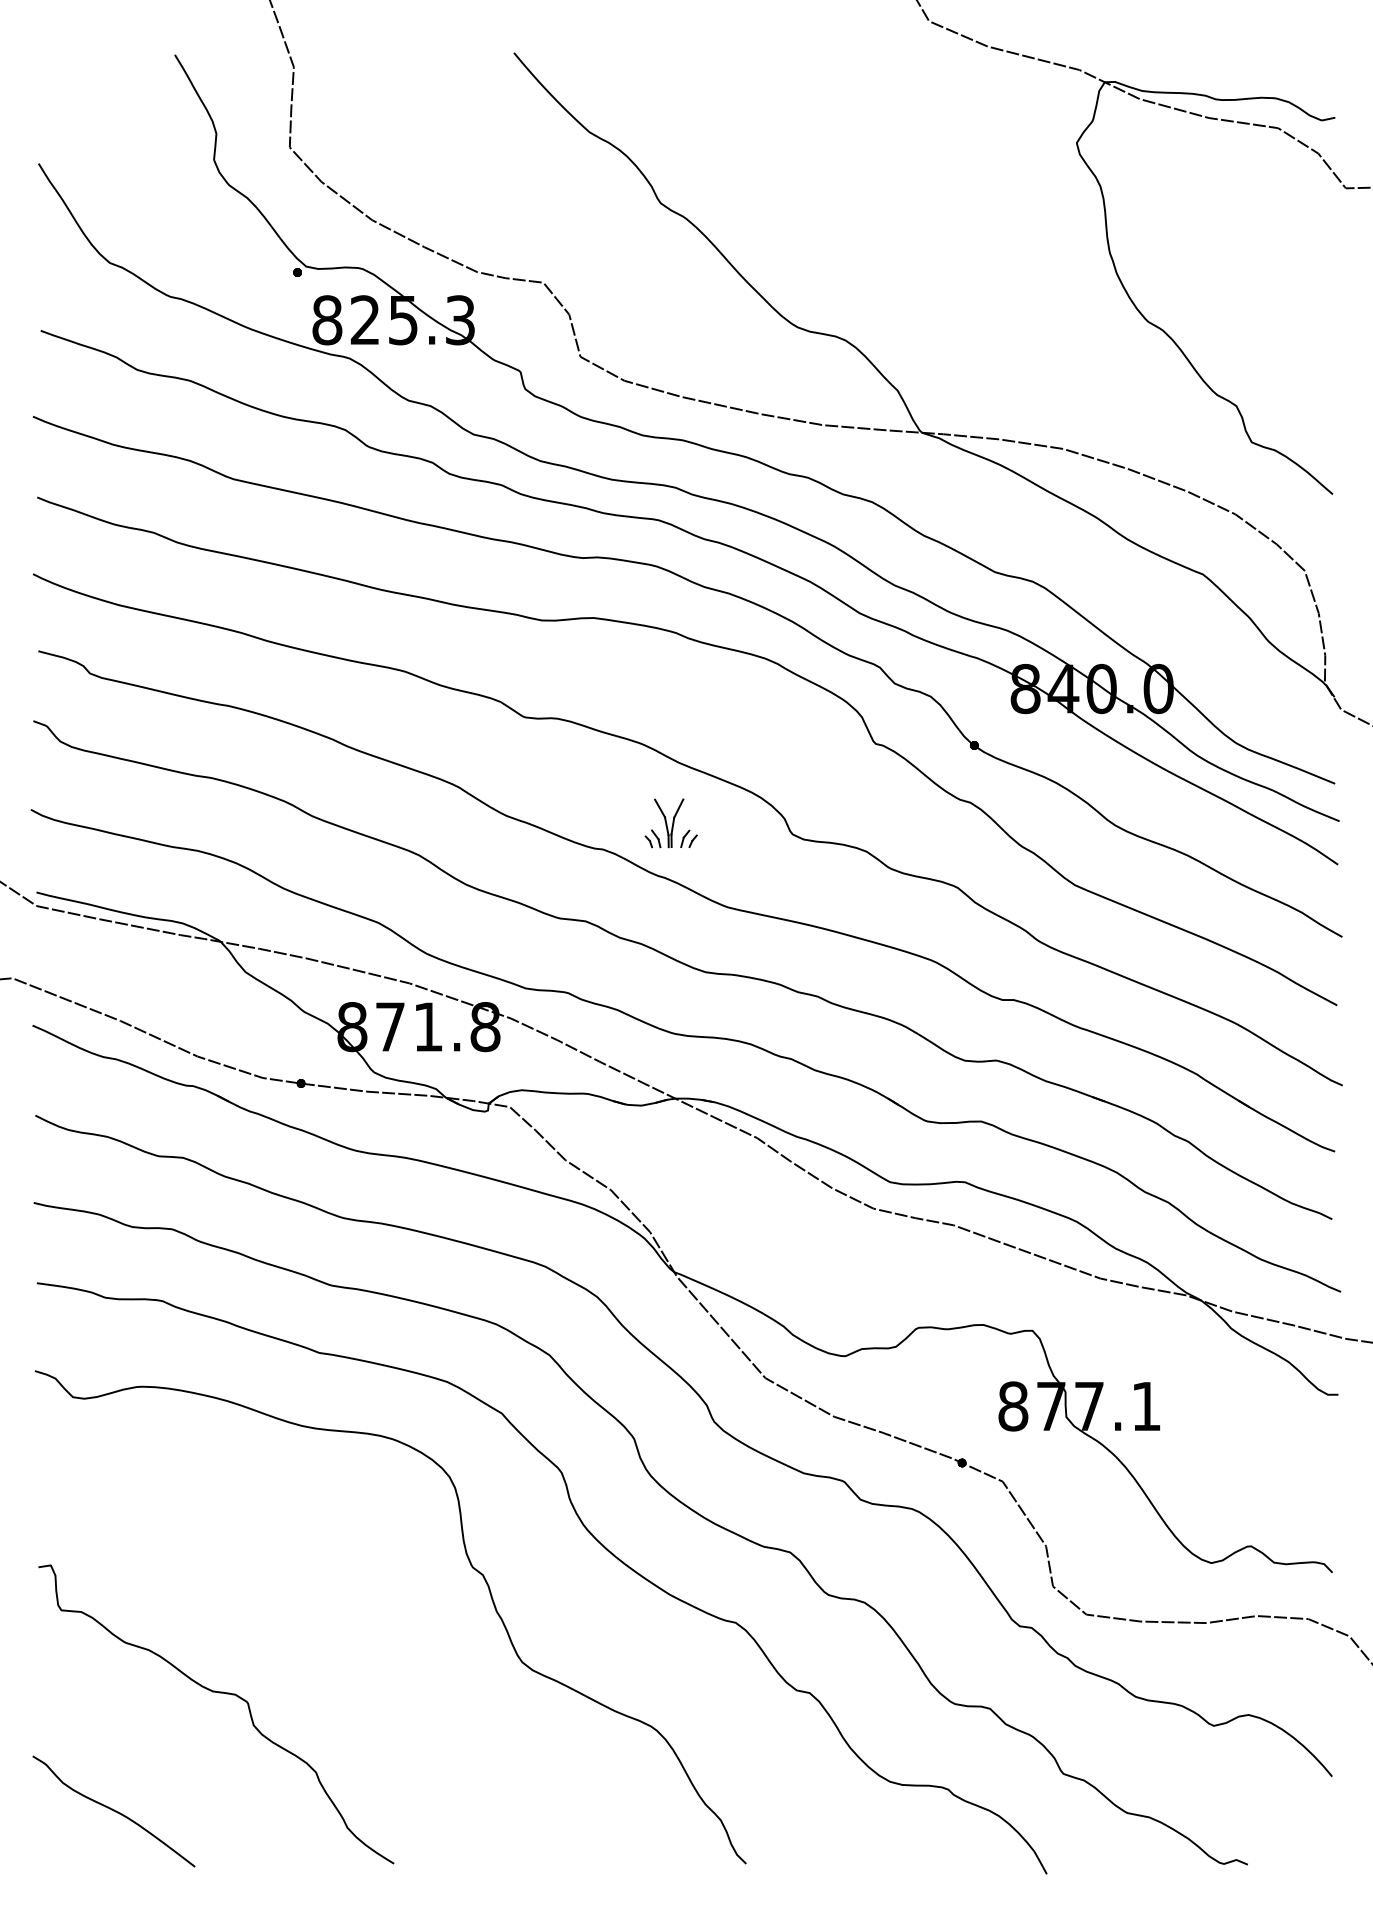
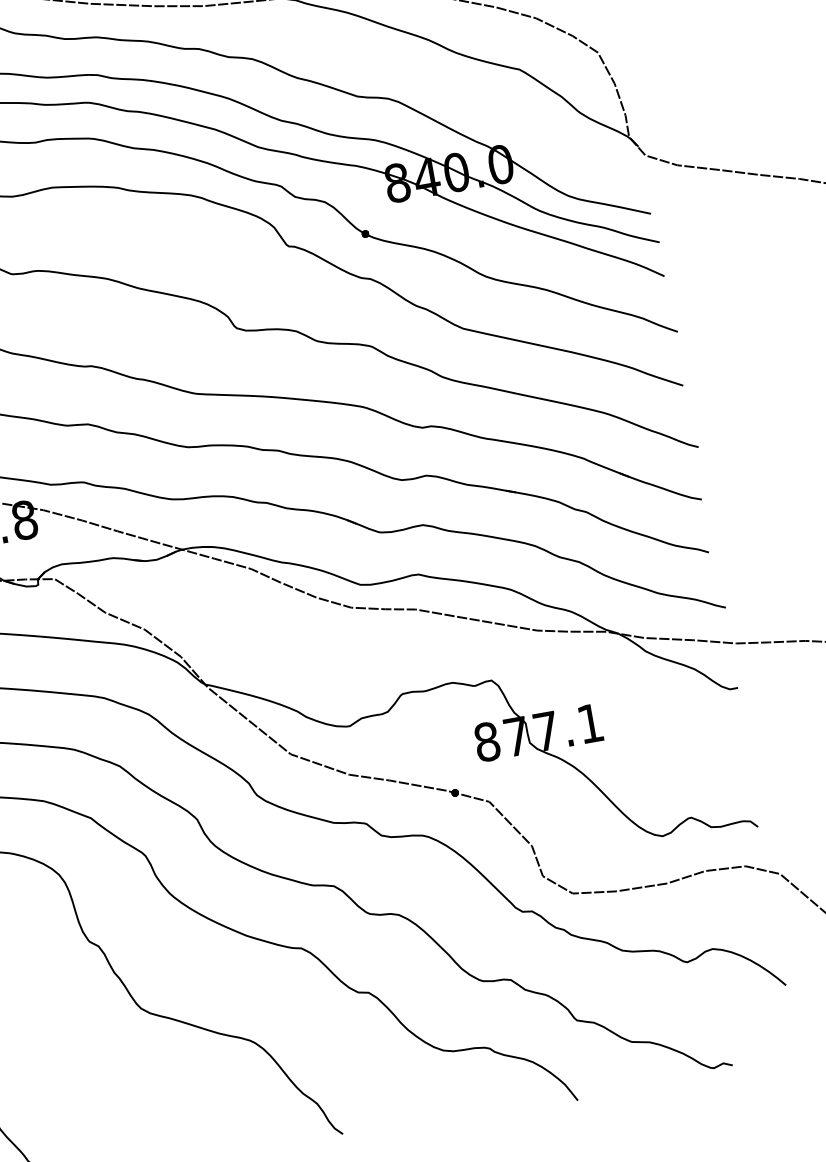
part: (670, 823) -> (140, 336), removed

